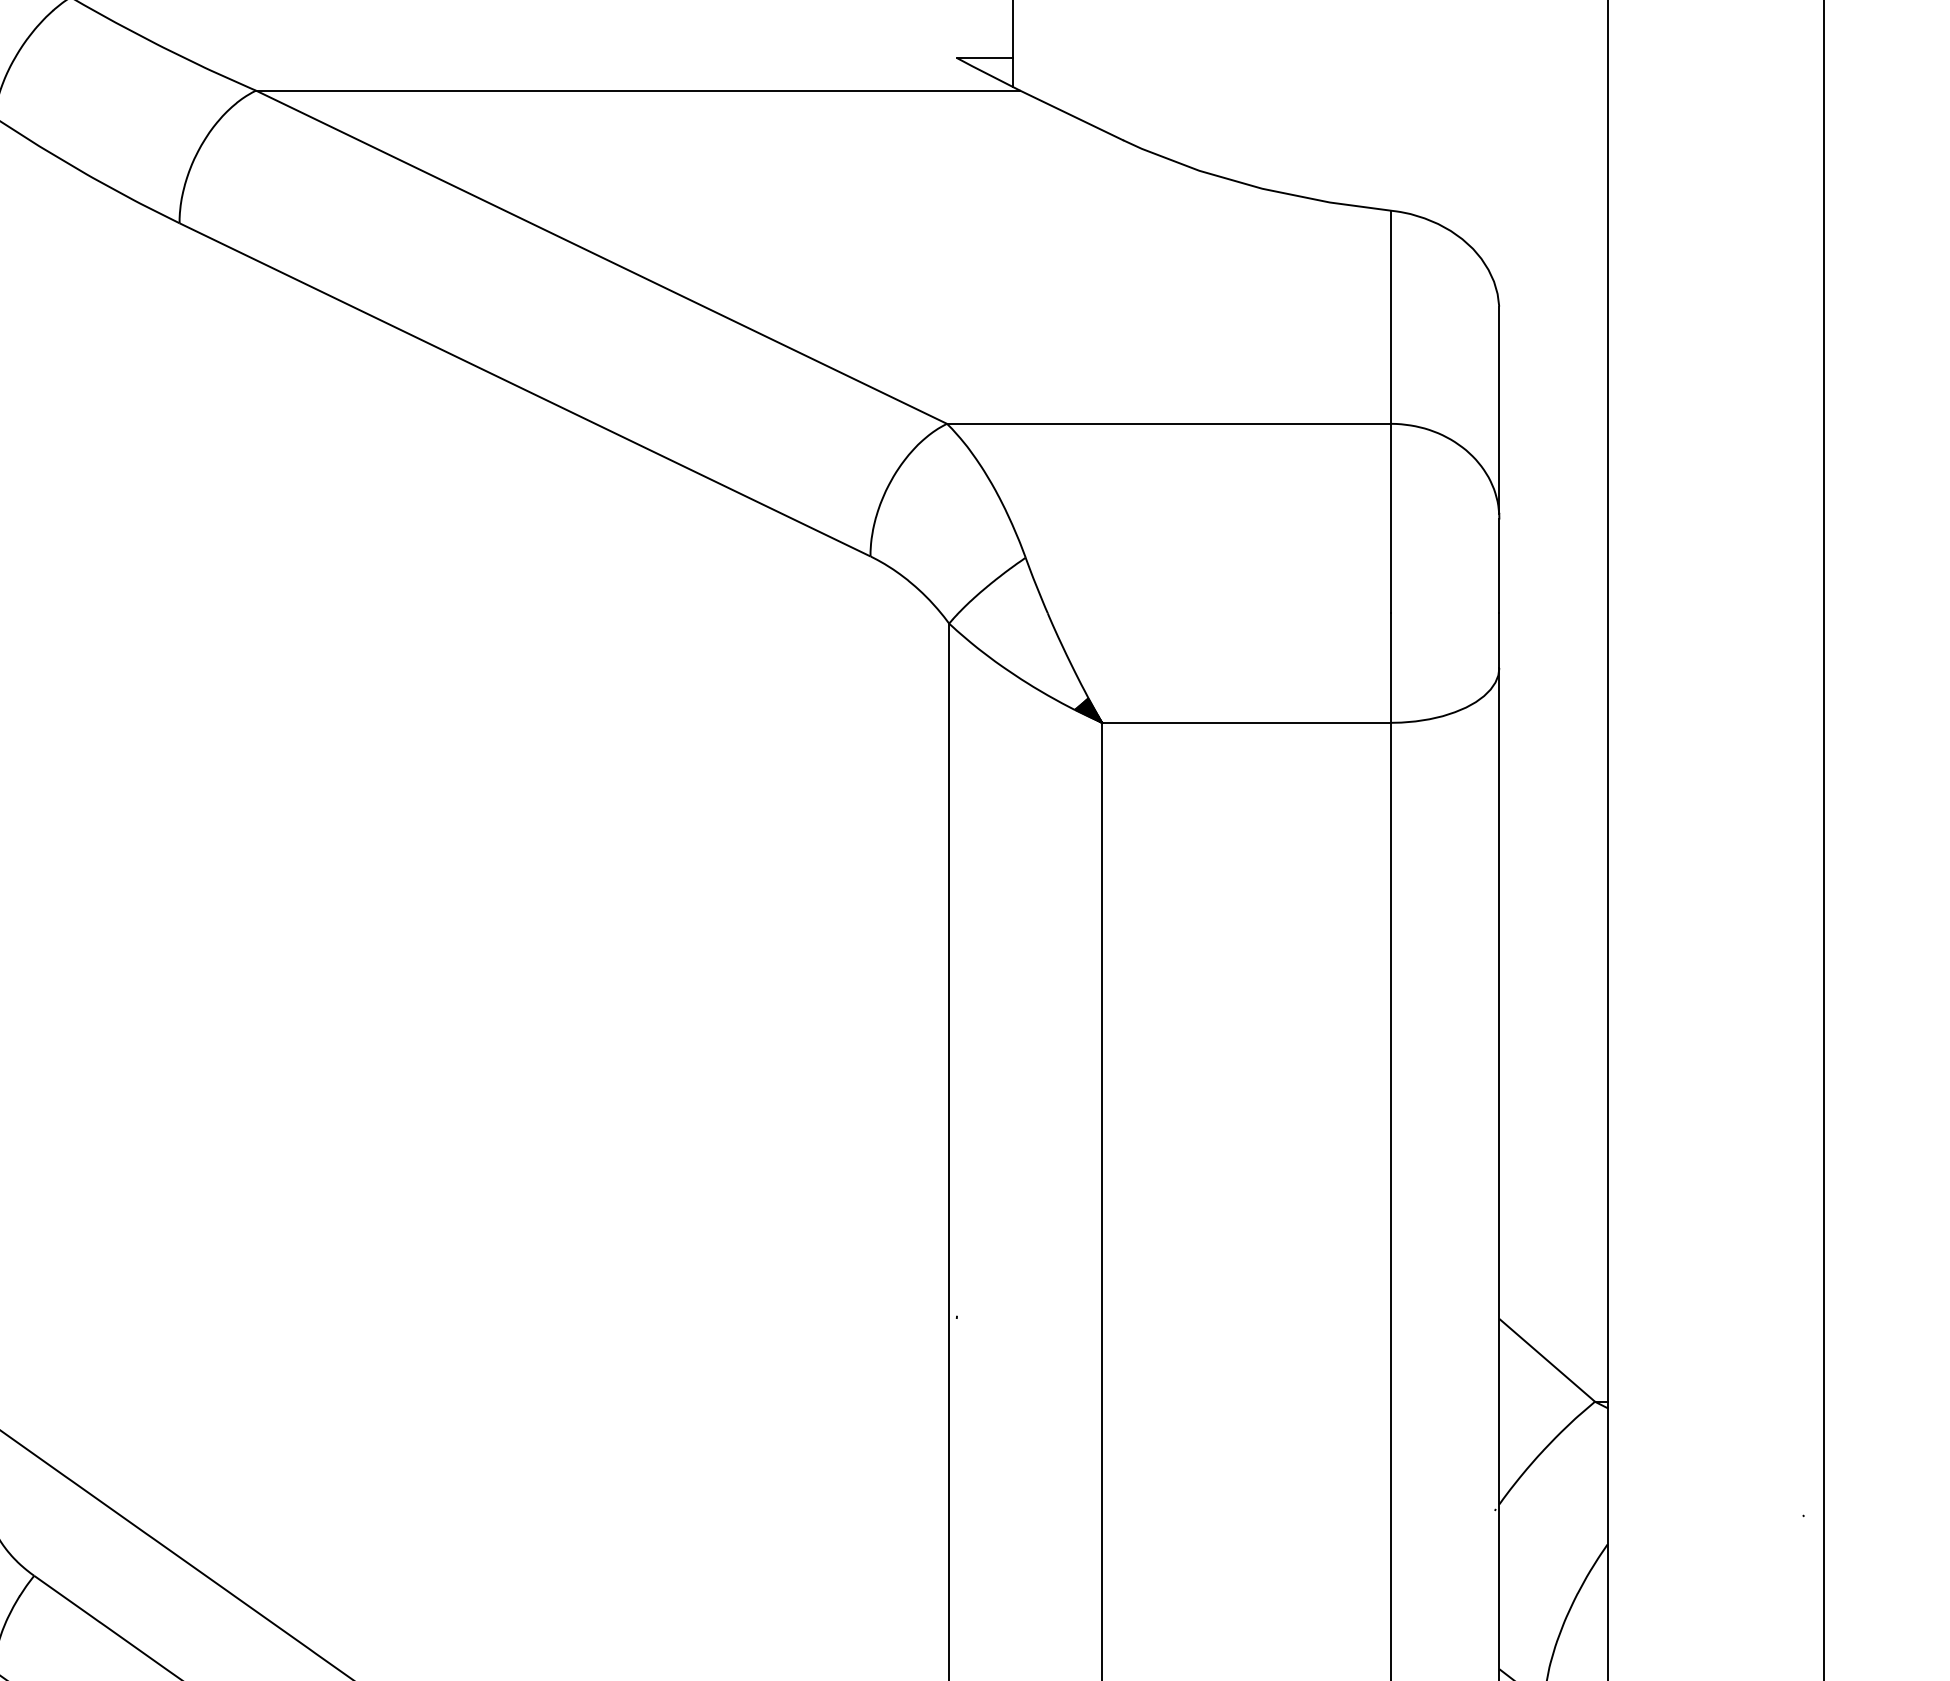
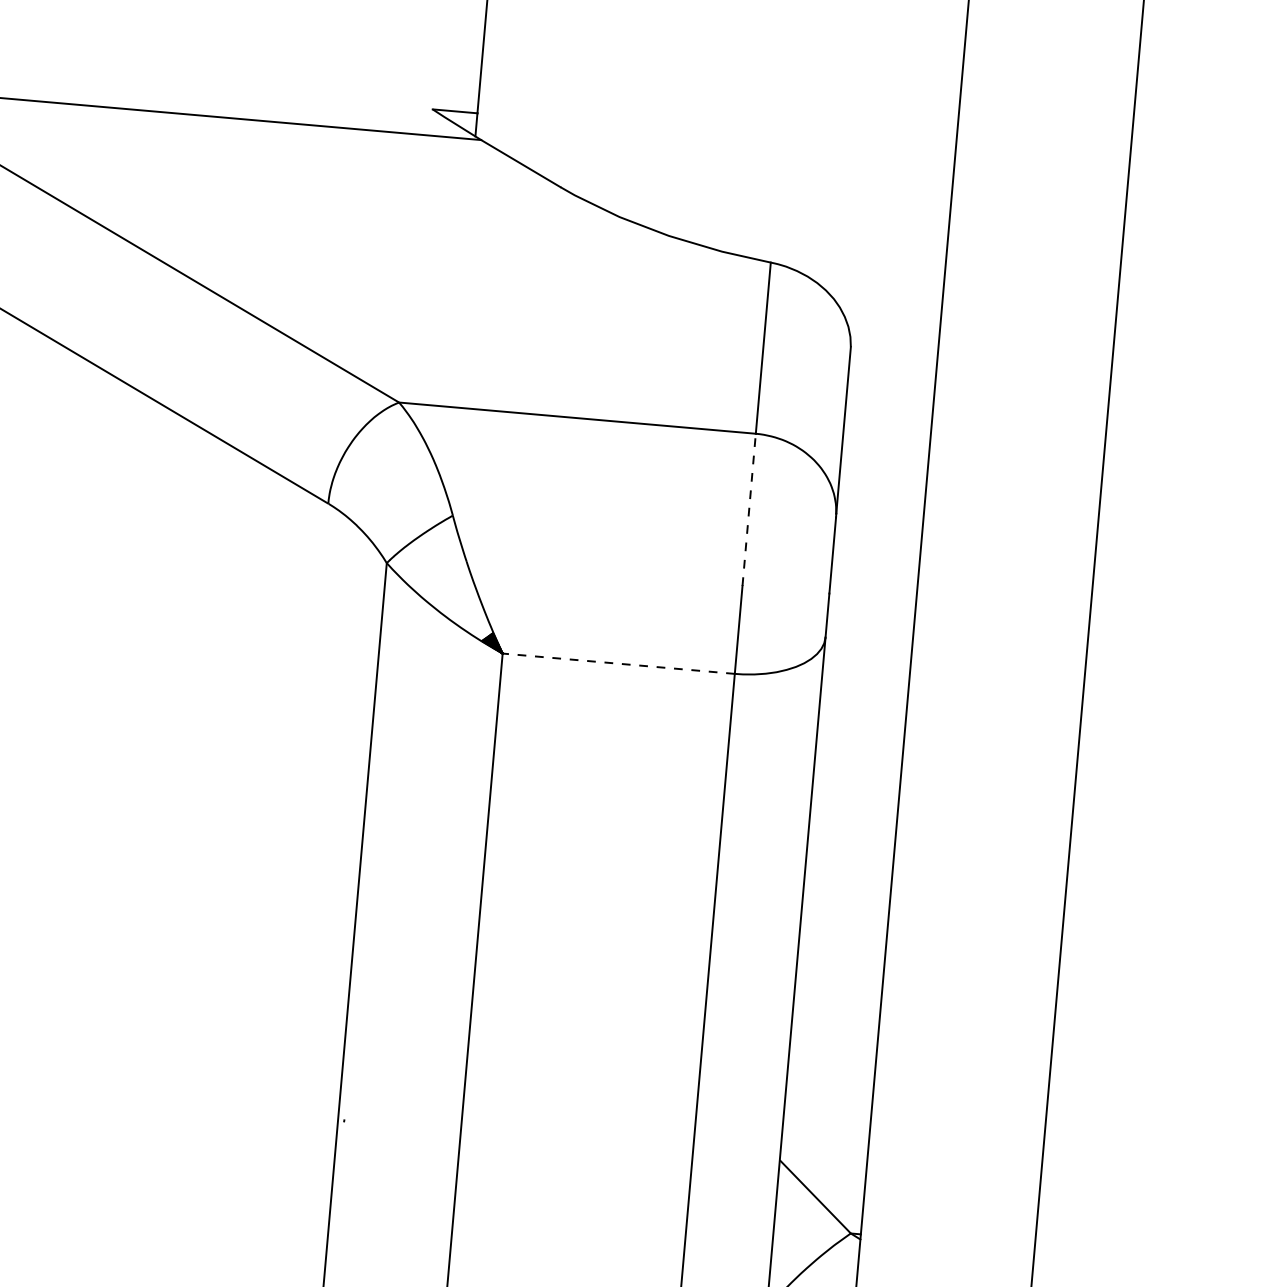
line: (1391, 518) -> (749, 509), solid -> dashed
line: (1246, 722) -> (618, 663), solid -> dashed

